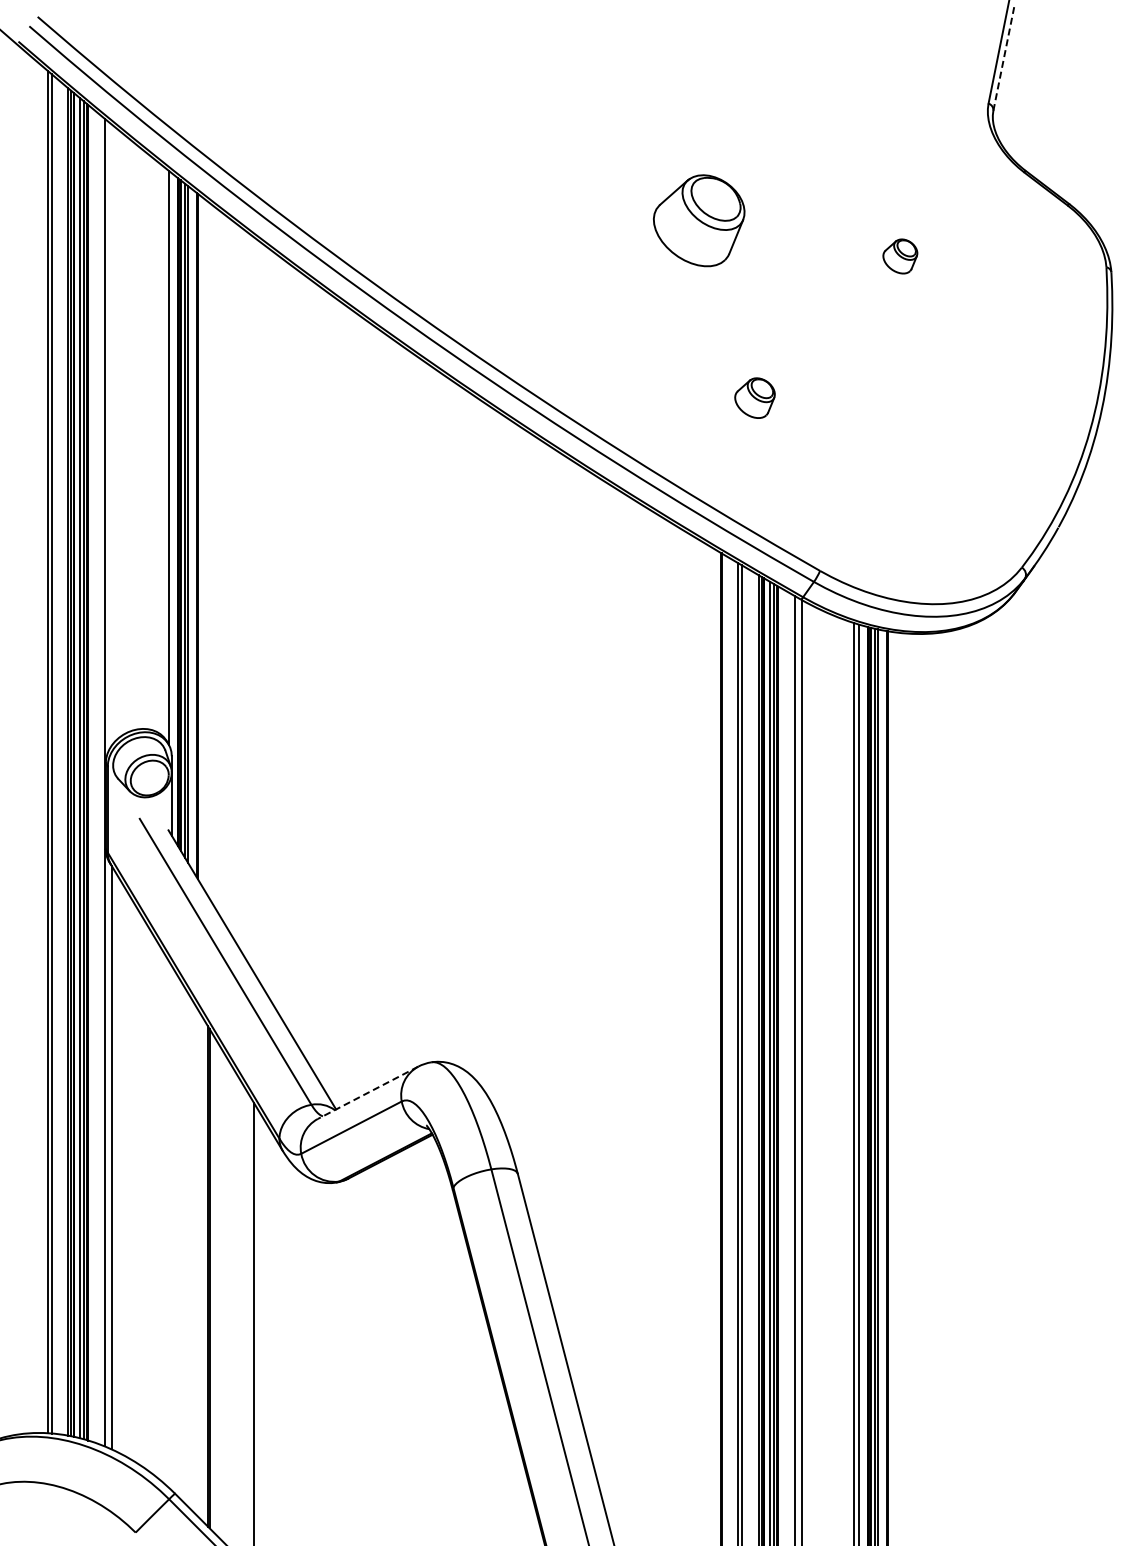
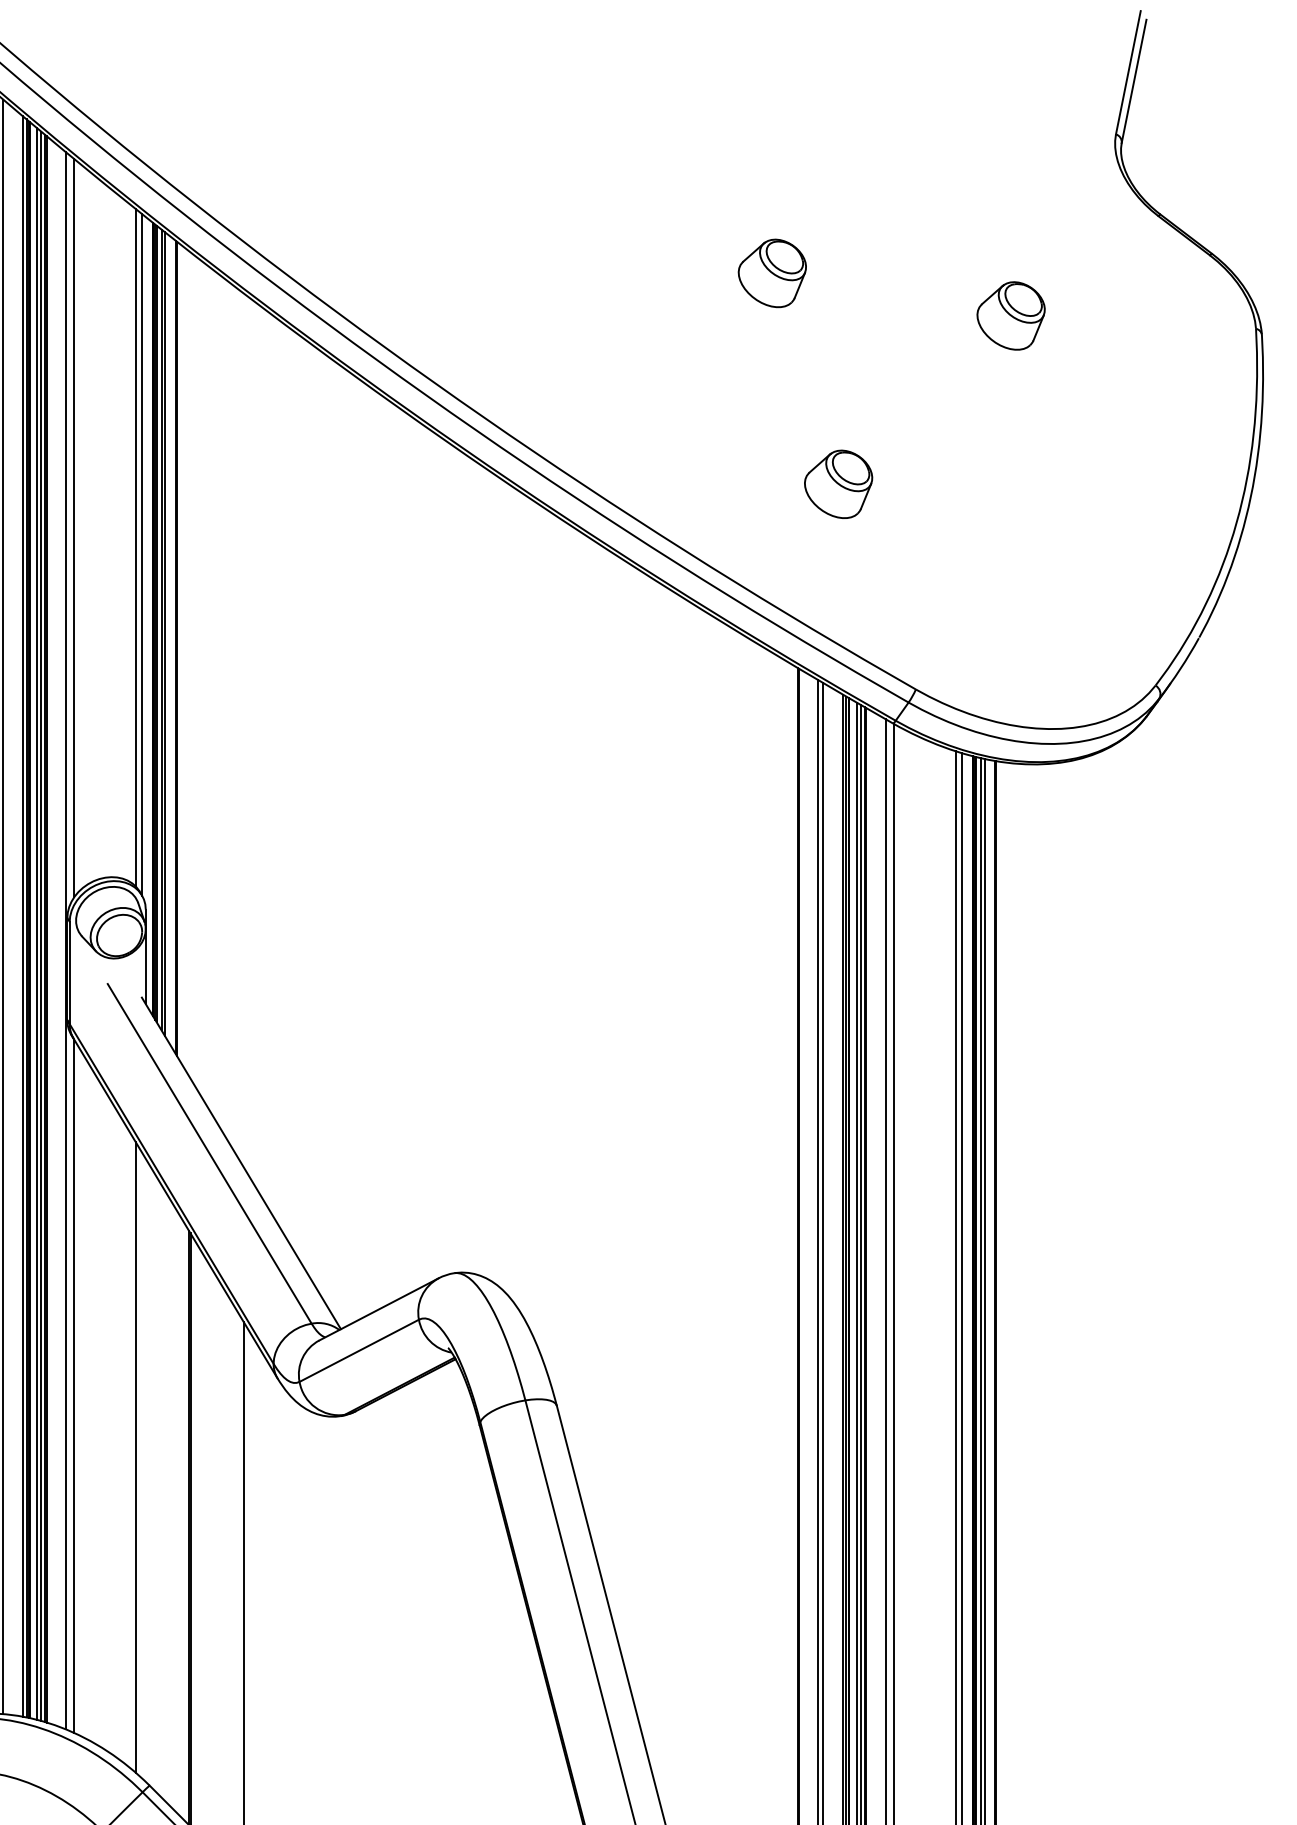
line: (1003, 59) -> (1133, 81), dashed -> solid
part: (699, 220) -> (772, 273), size x0.62
part: (900, 256) -> (1011, 315), size x1.67
part: (754, 397) -> (837, 483), size x1.43
line: (111, 434) -> (74, 527), added
line: (163, 451) -> (135, 547), added
line: (368, 1092) -> (379, 1309), dashed -> solid
line: (163, 1216) -> (135, 1456), added

